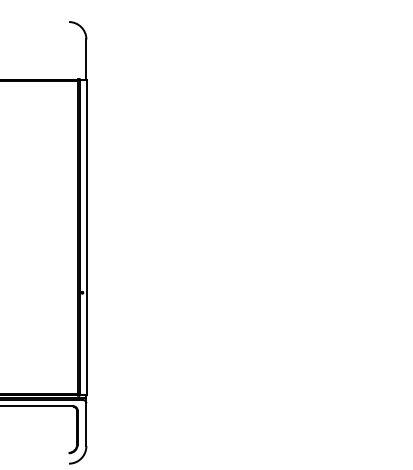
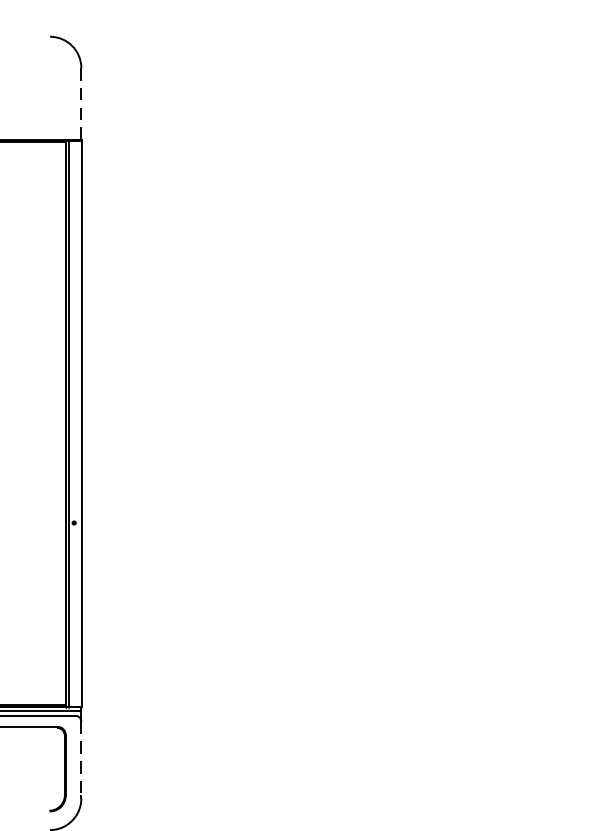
line: (86, 60) -> (81, 105), solid -> dashed
line: (86, 424) -> (81, 759), solid -> dashed

